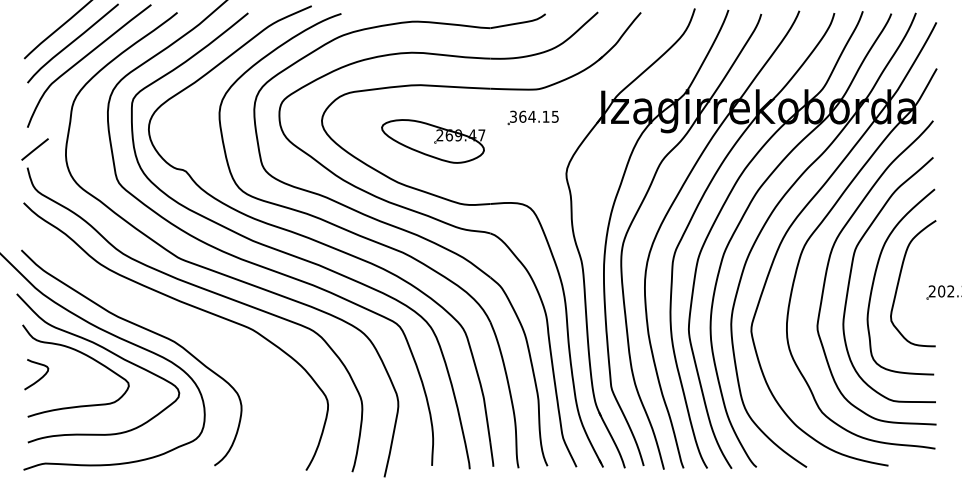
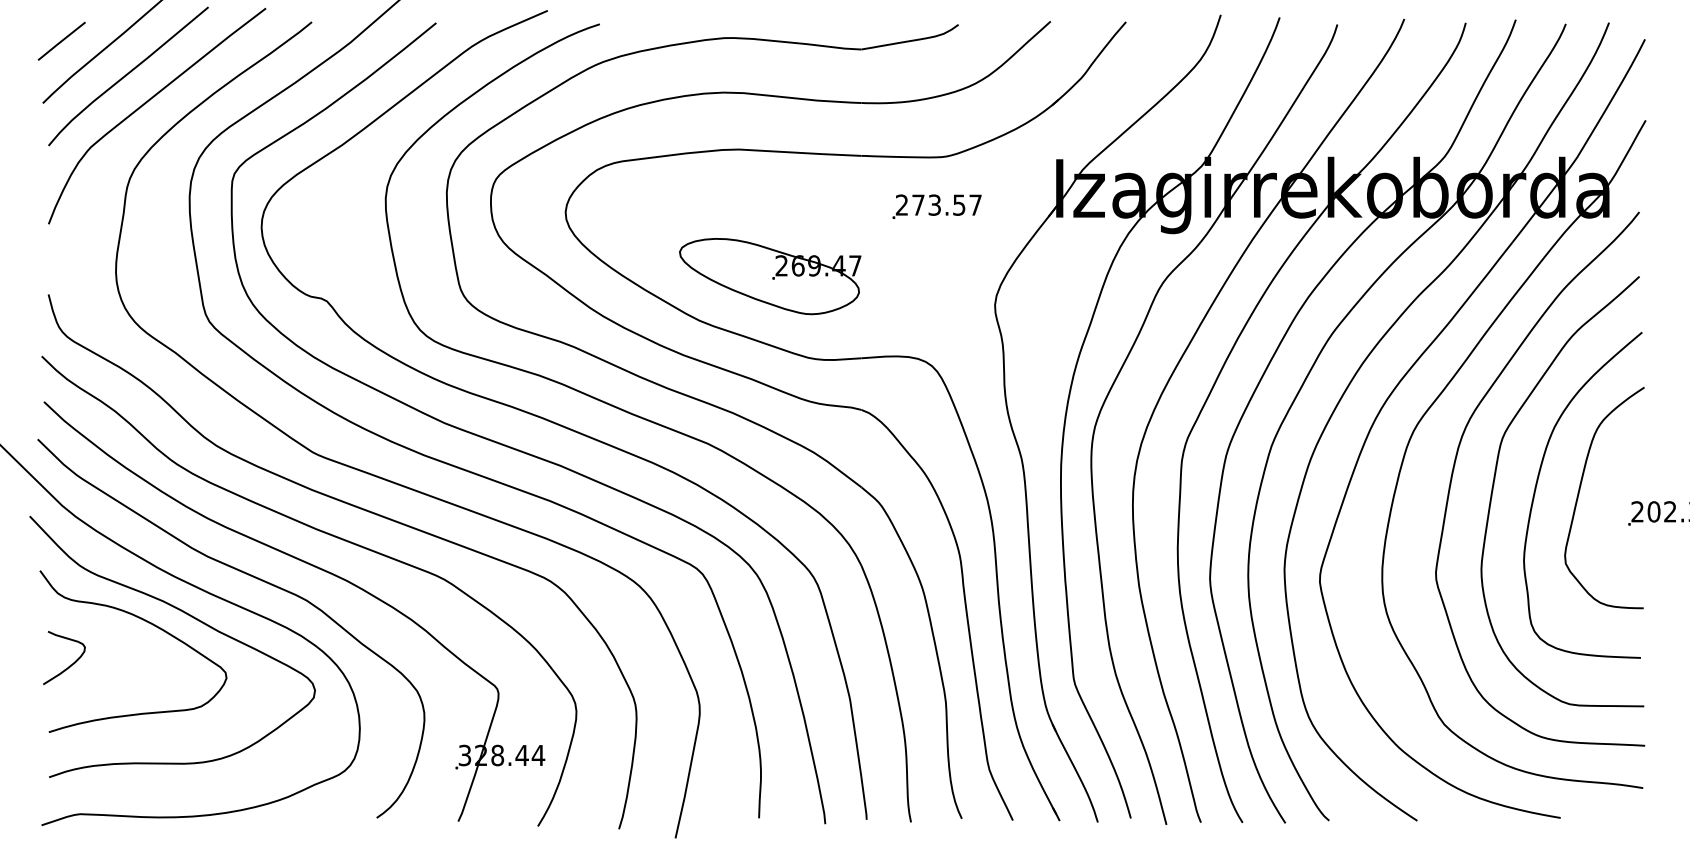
text: (534, 116) -> (938, 204), 364.15 -> 273.57
part: (433, 141) -> (770, 276), moved
line: (34, 149) -> (60, 41), moved
part: (178, 323) -> (313, 568), added

